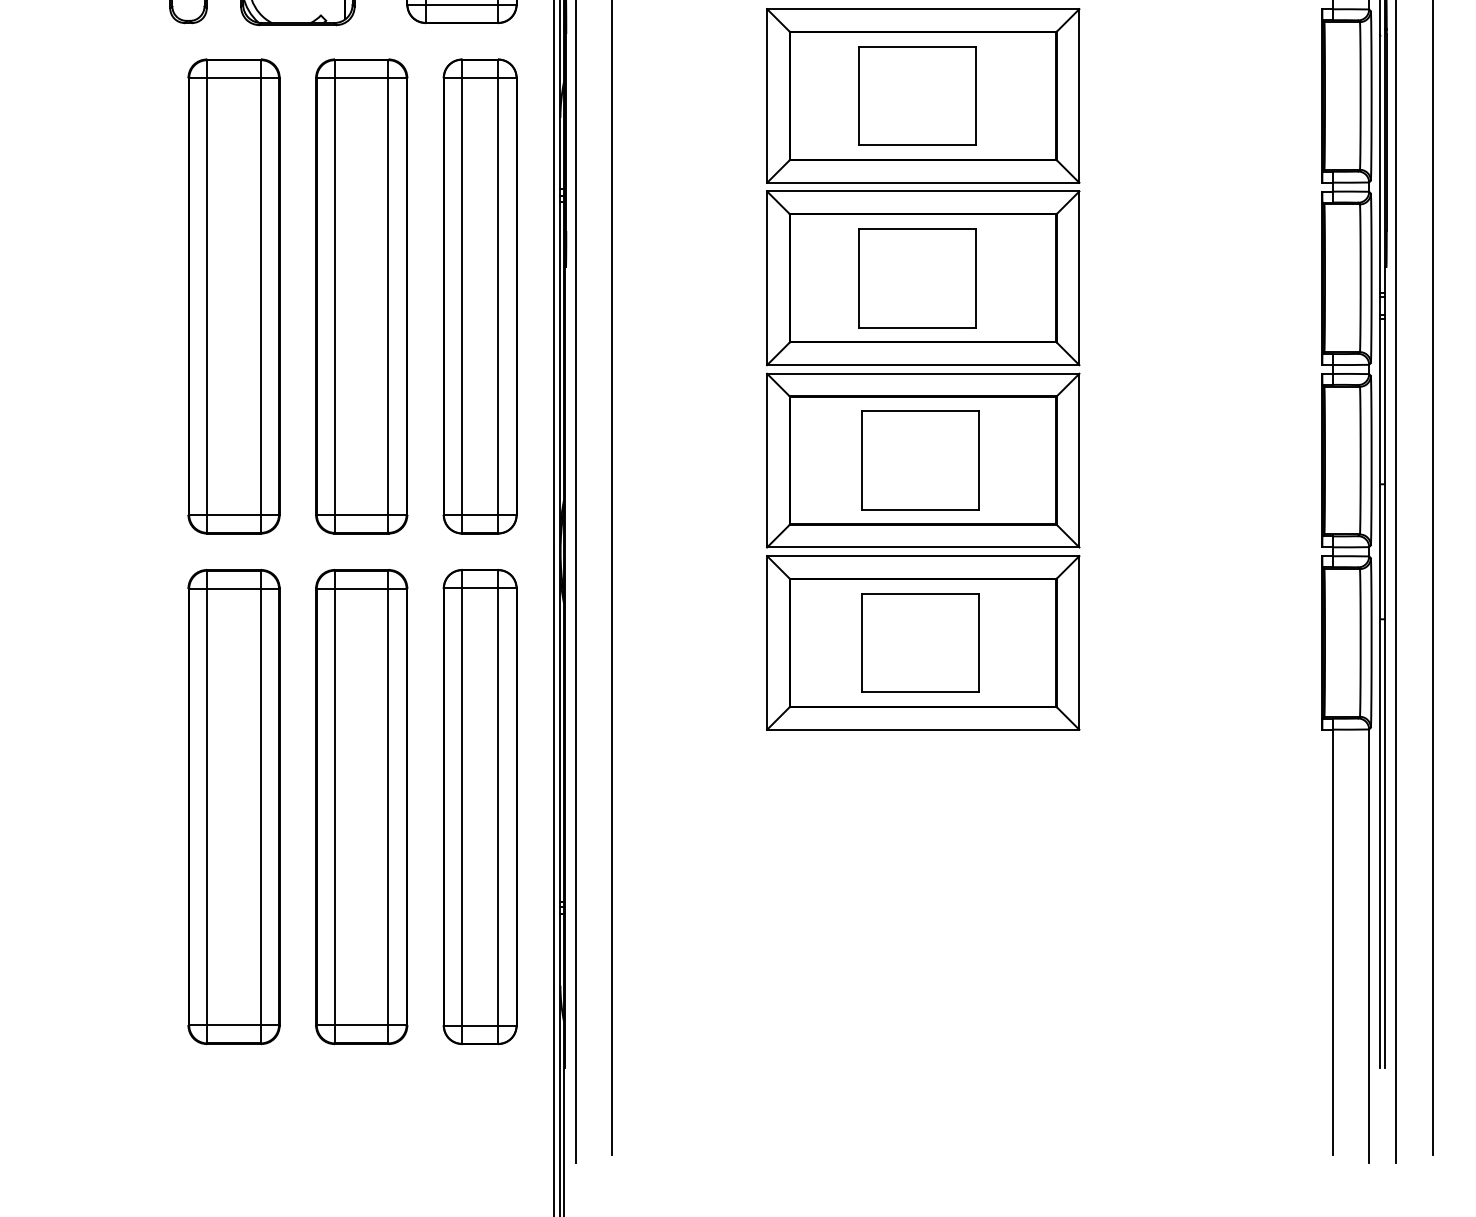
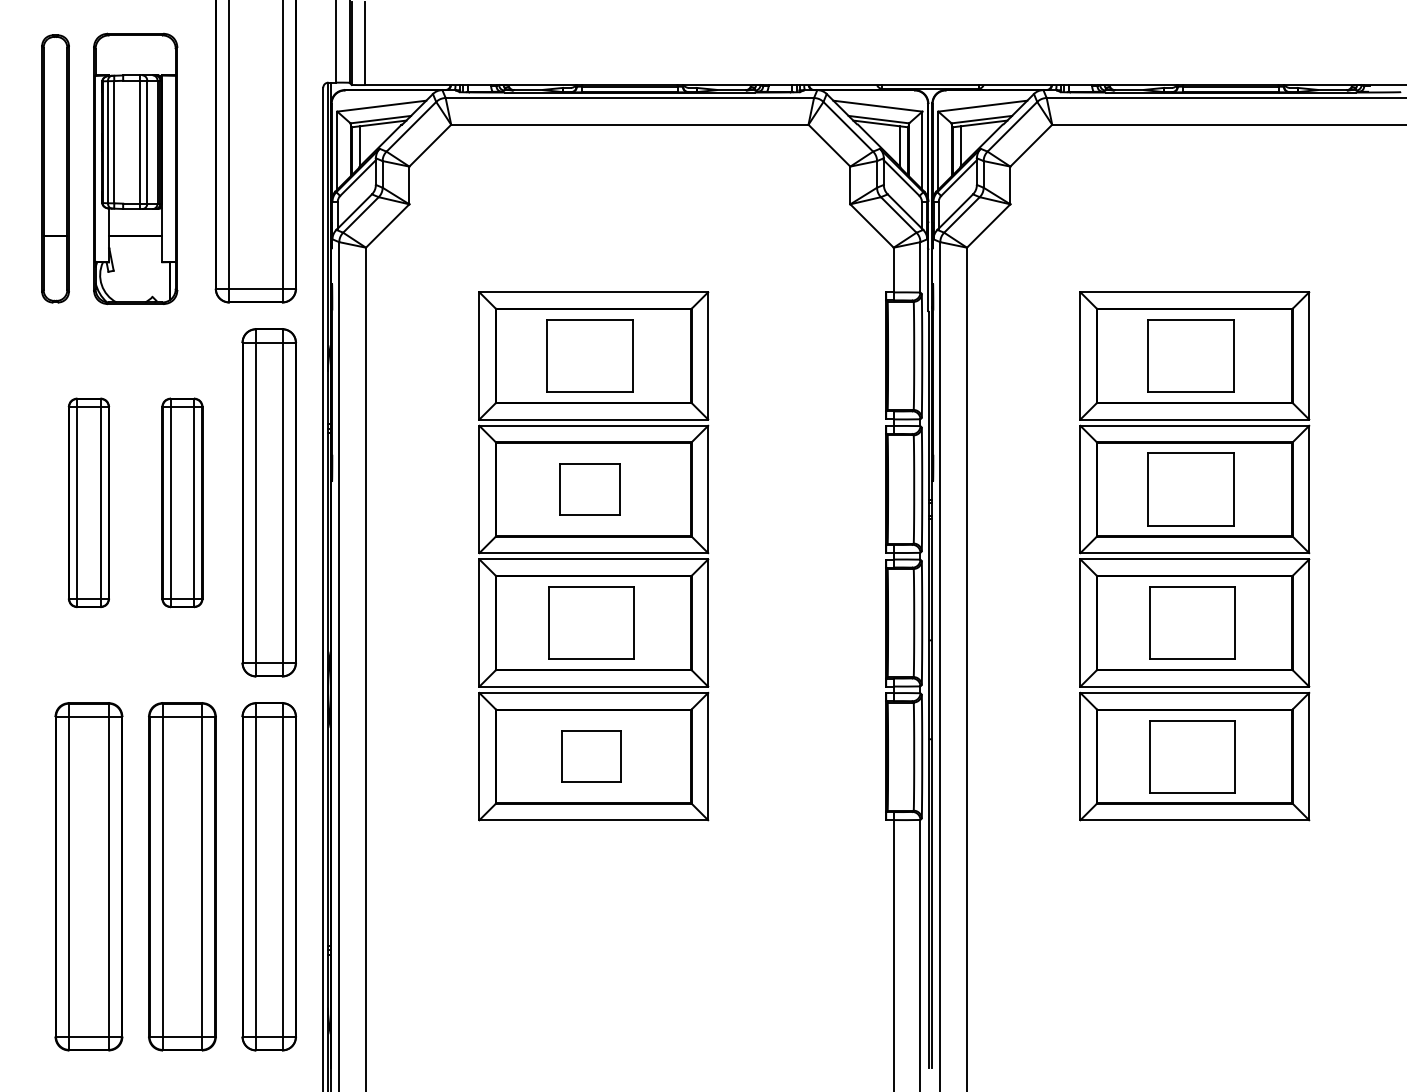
part: (917, 278) -> (589, 489), size x0.7
part: (233, 296) -> (88, 502), size x0.6
part: (361, 296) -> (182, 502), size x0.6
part: (920, 642) -> (591, 756), size x0.7

